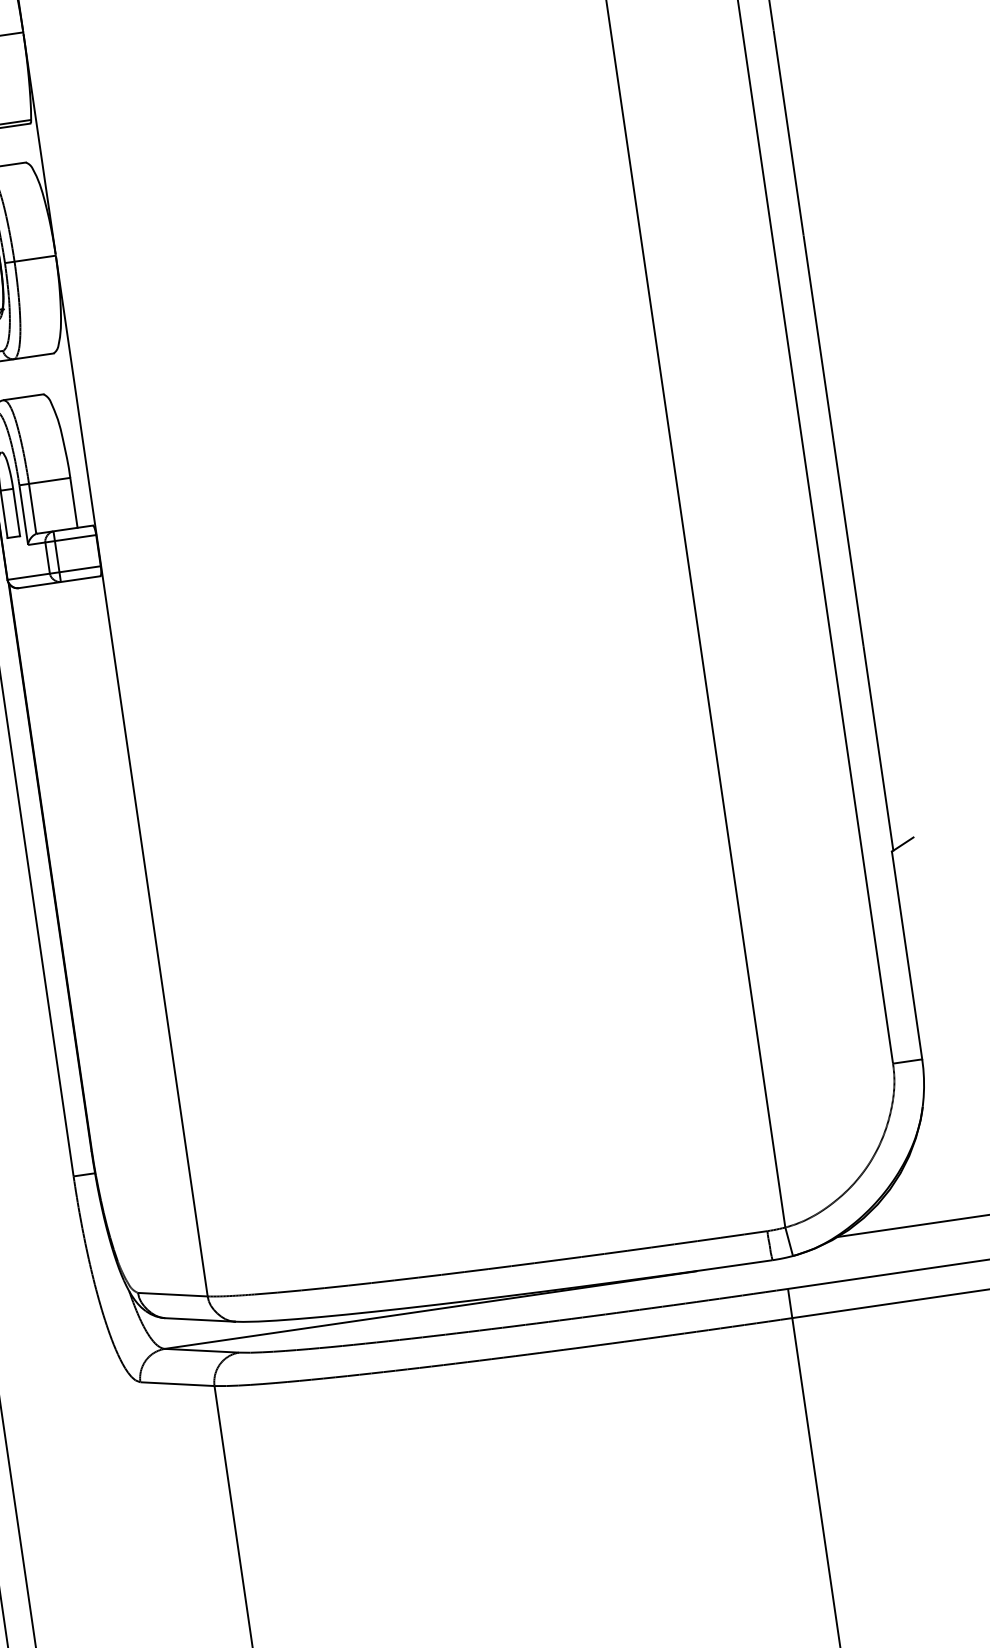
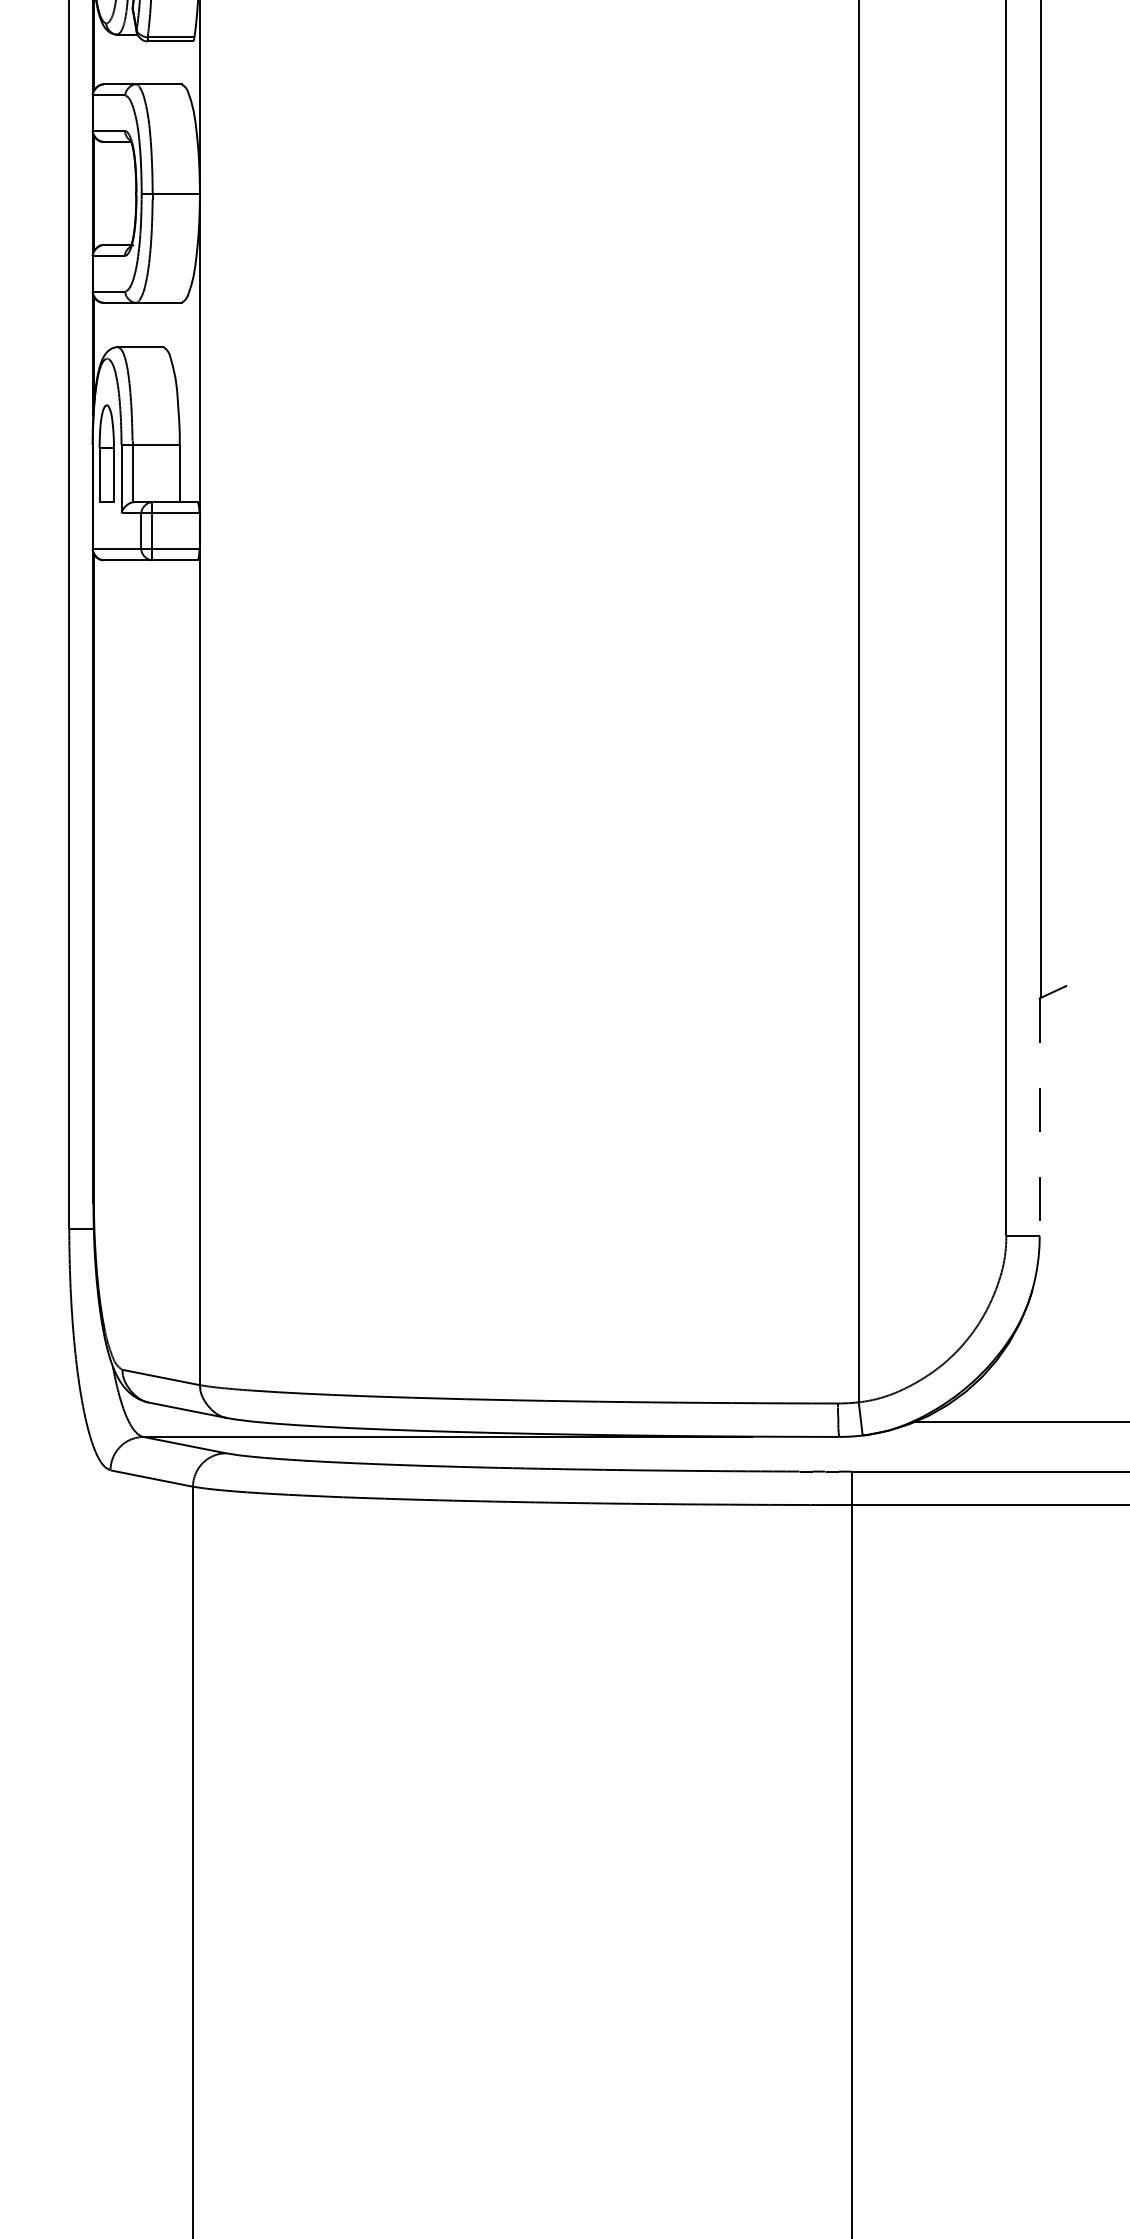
line: (906, 955) -> (1039, 1117), solid -> dashed

